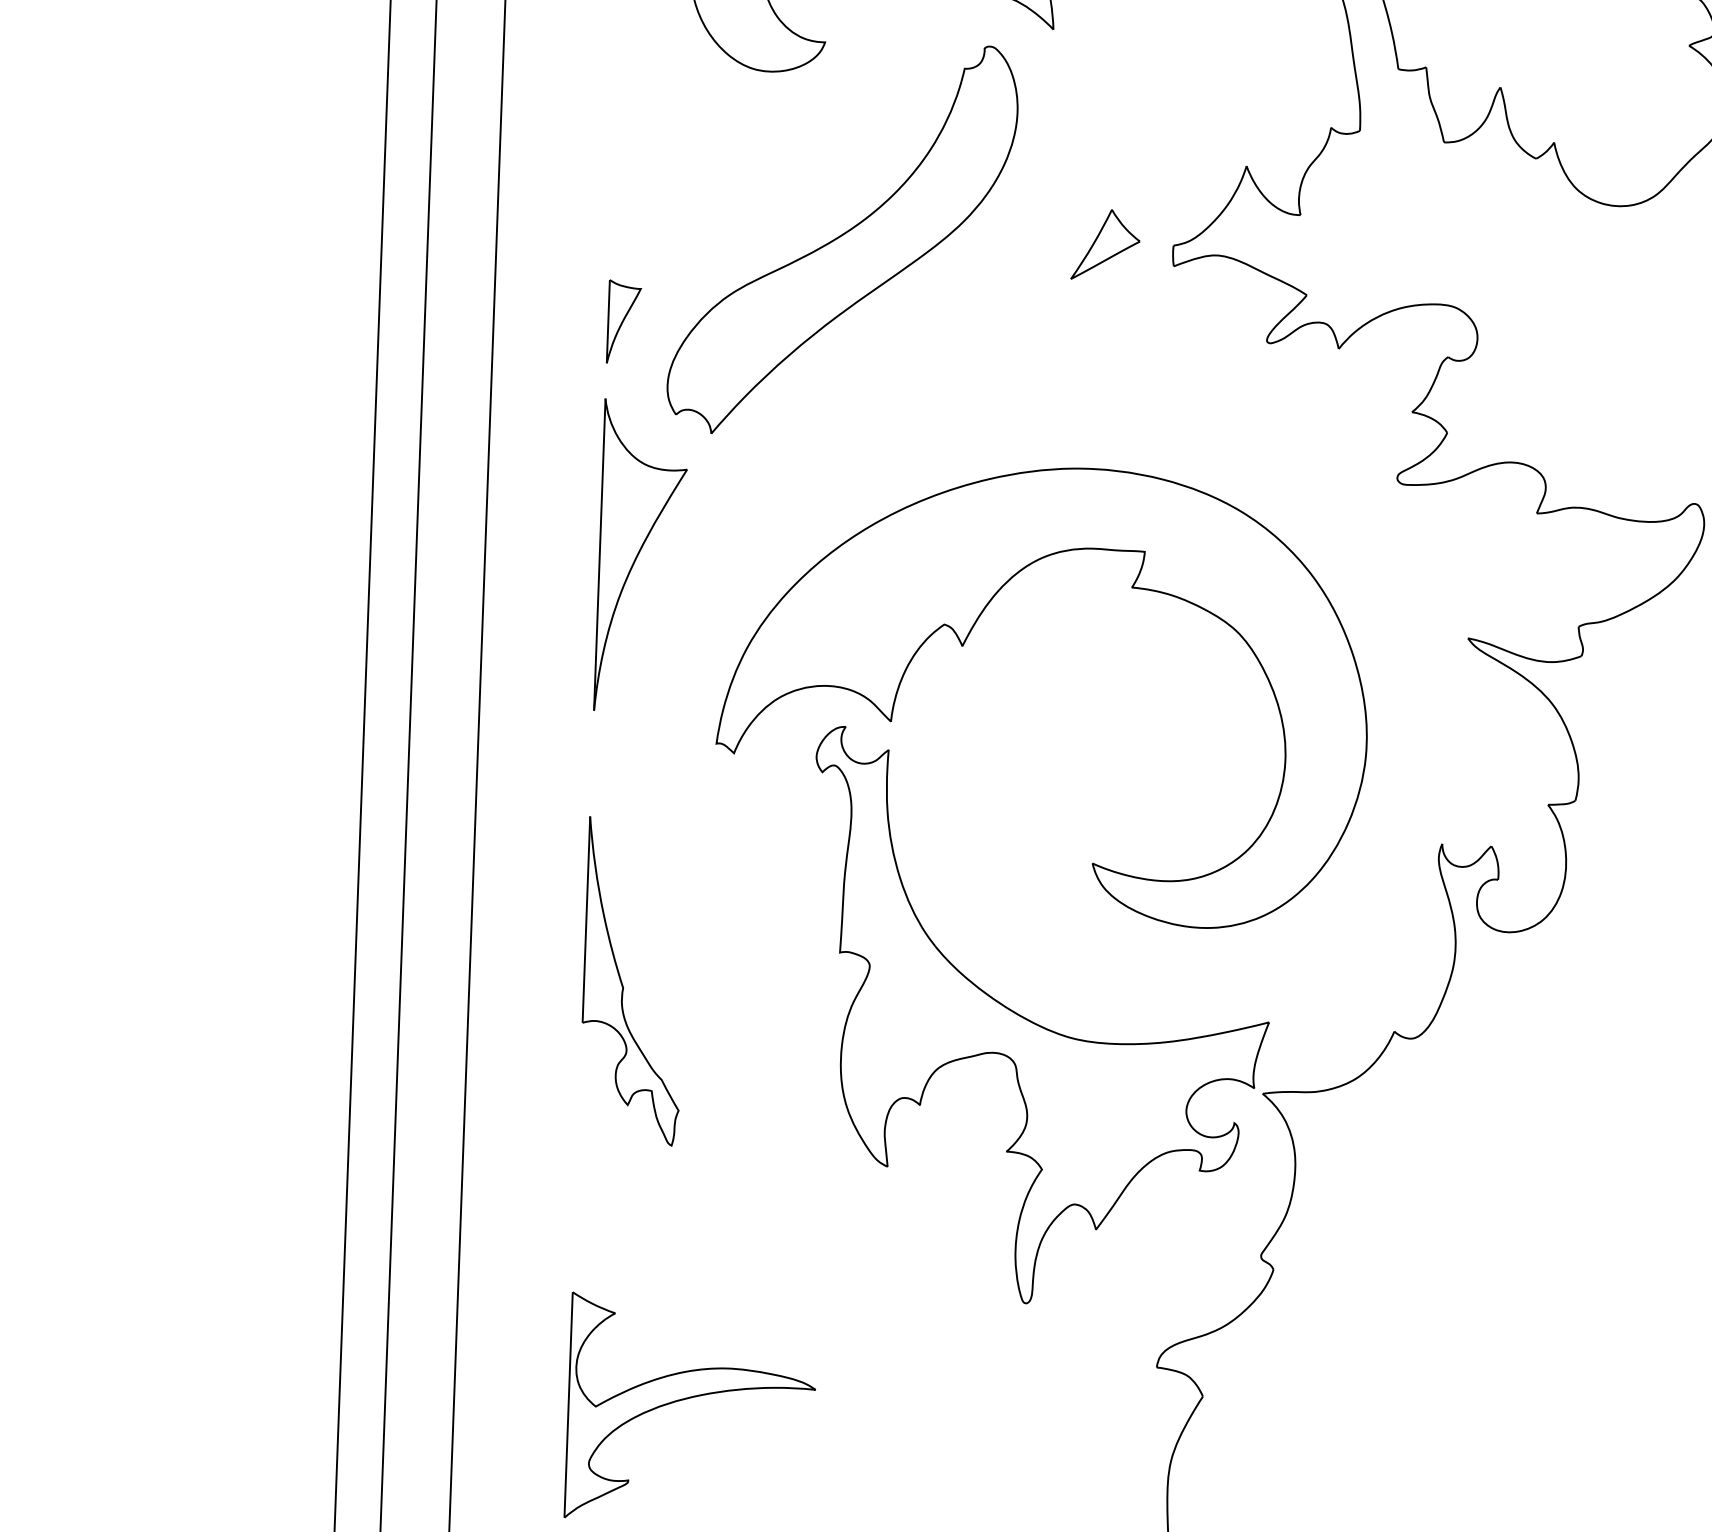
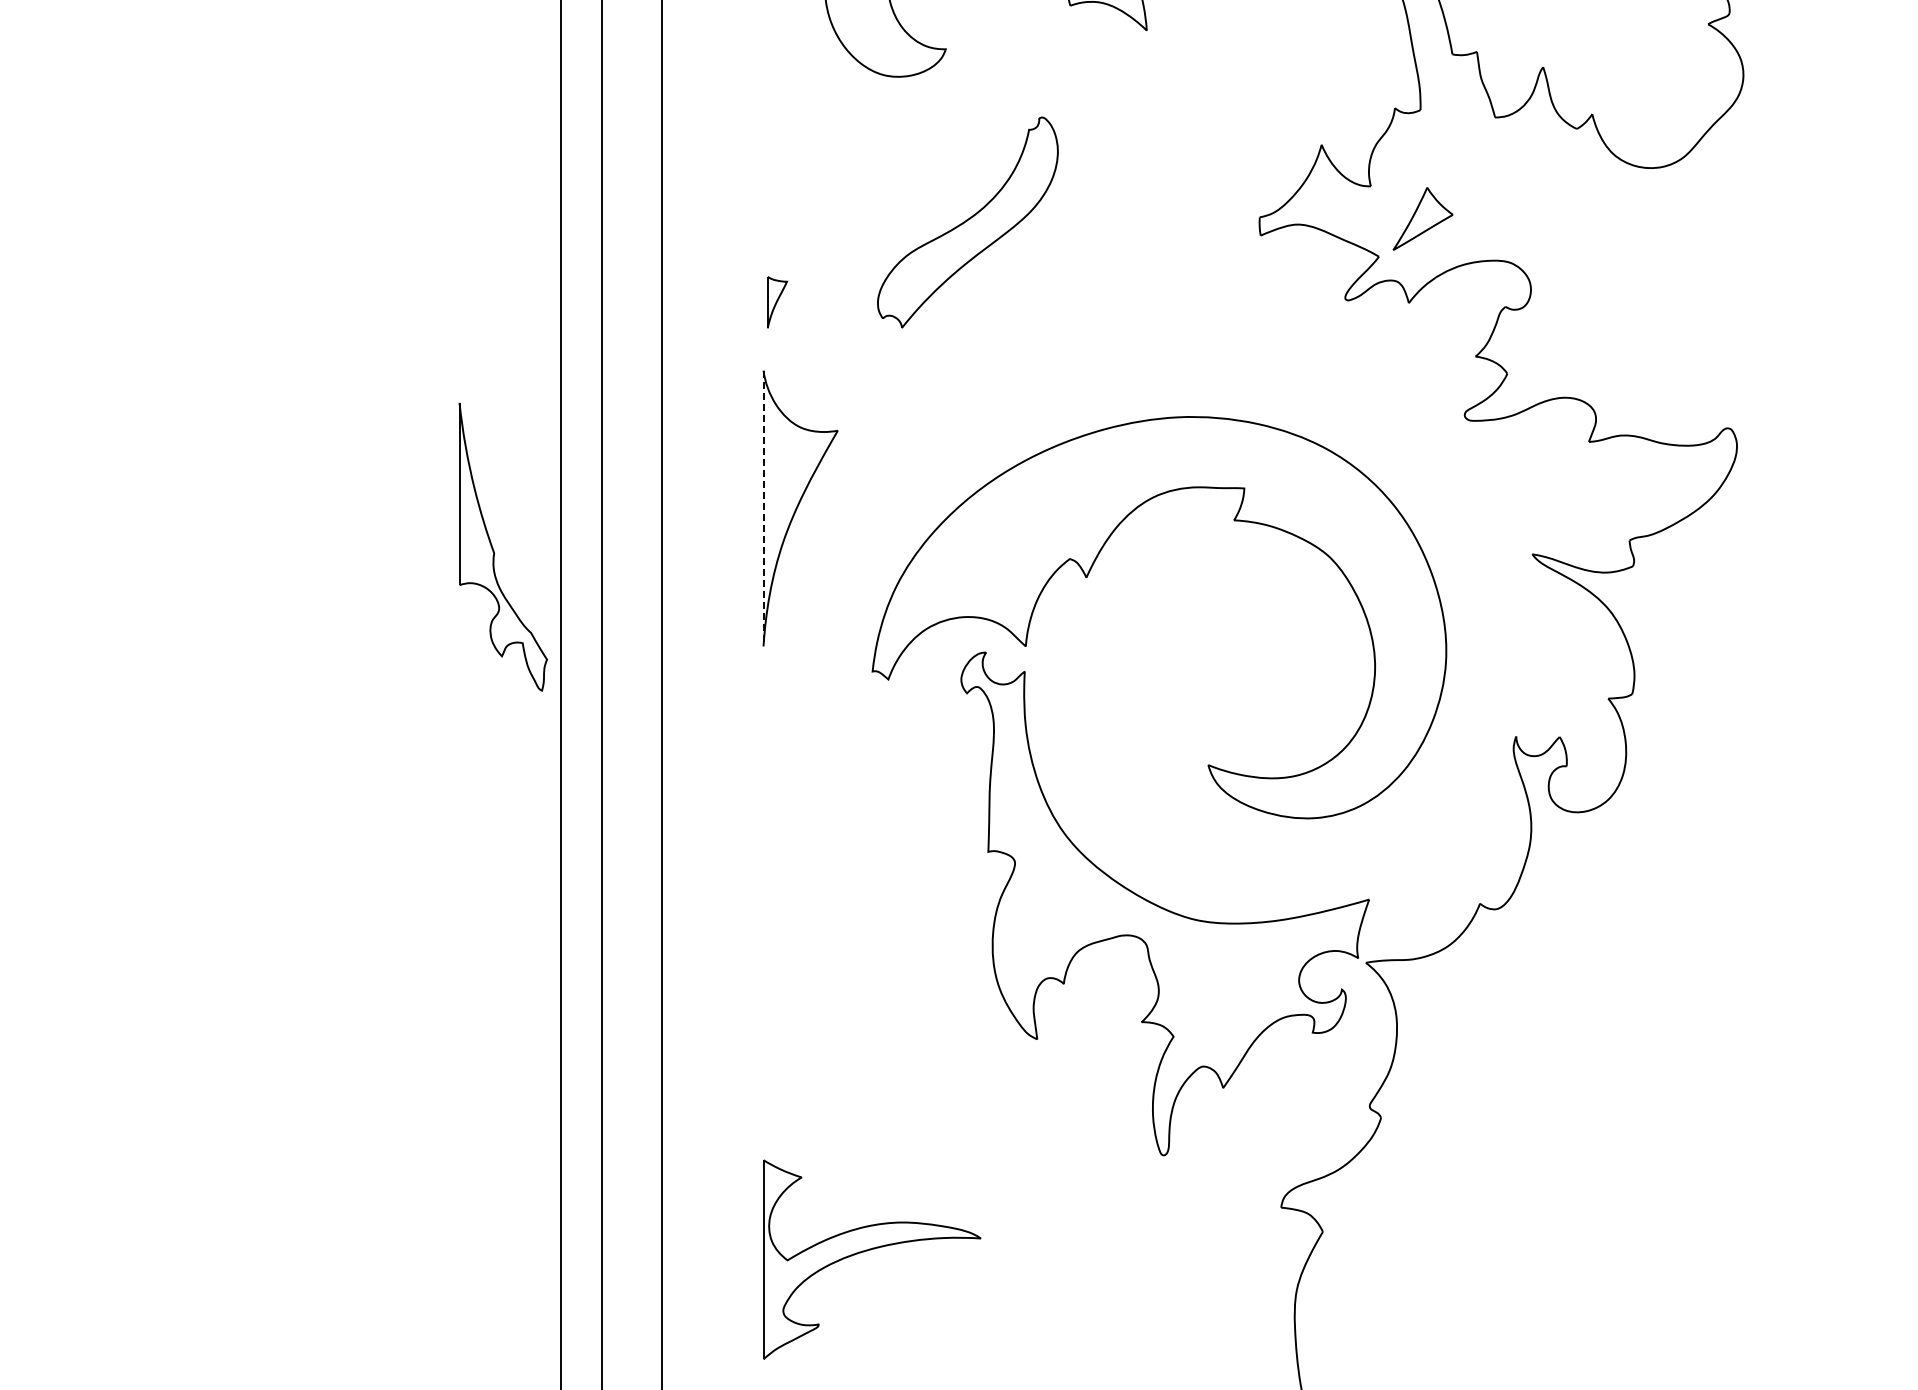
part: (842, 239) -> (967, 222), size x0.6
part: (1105, 244) -> (1422, 218), moved
part: (624, 322) -> (777, 302), size x0.7
line: (599, 554) -> (763, 508), solid -> dashed
part: (623, 985) -> (494, 550), moved

